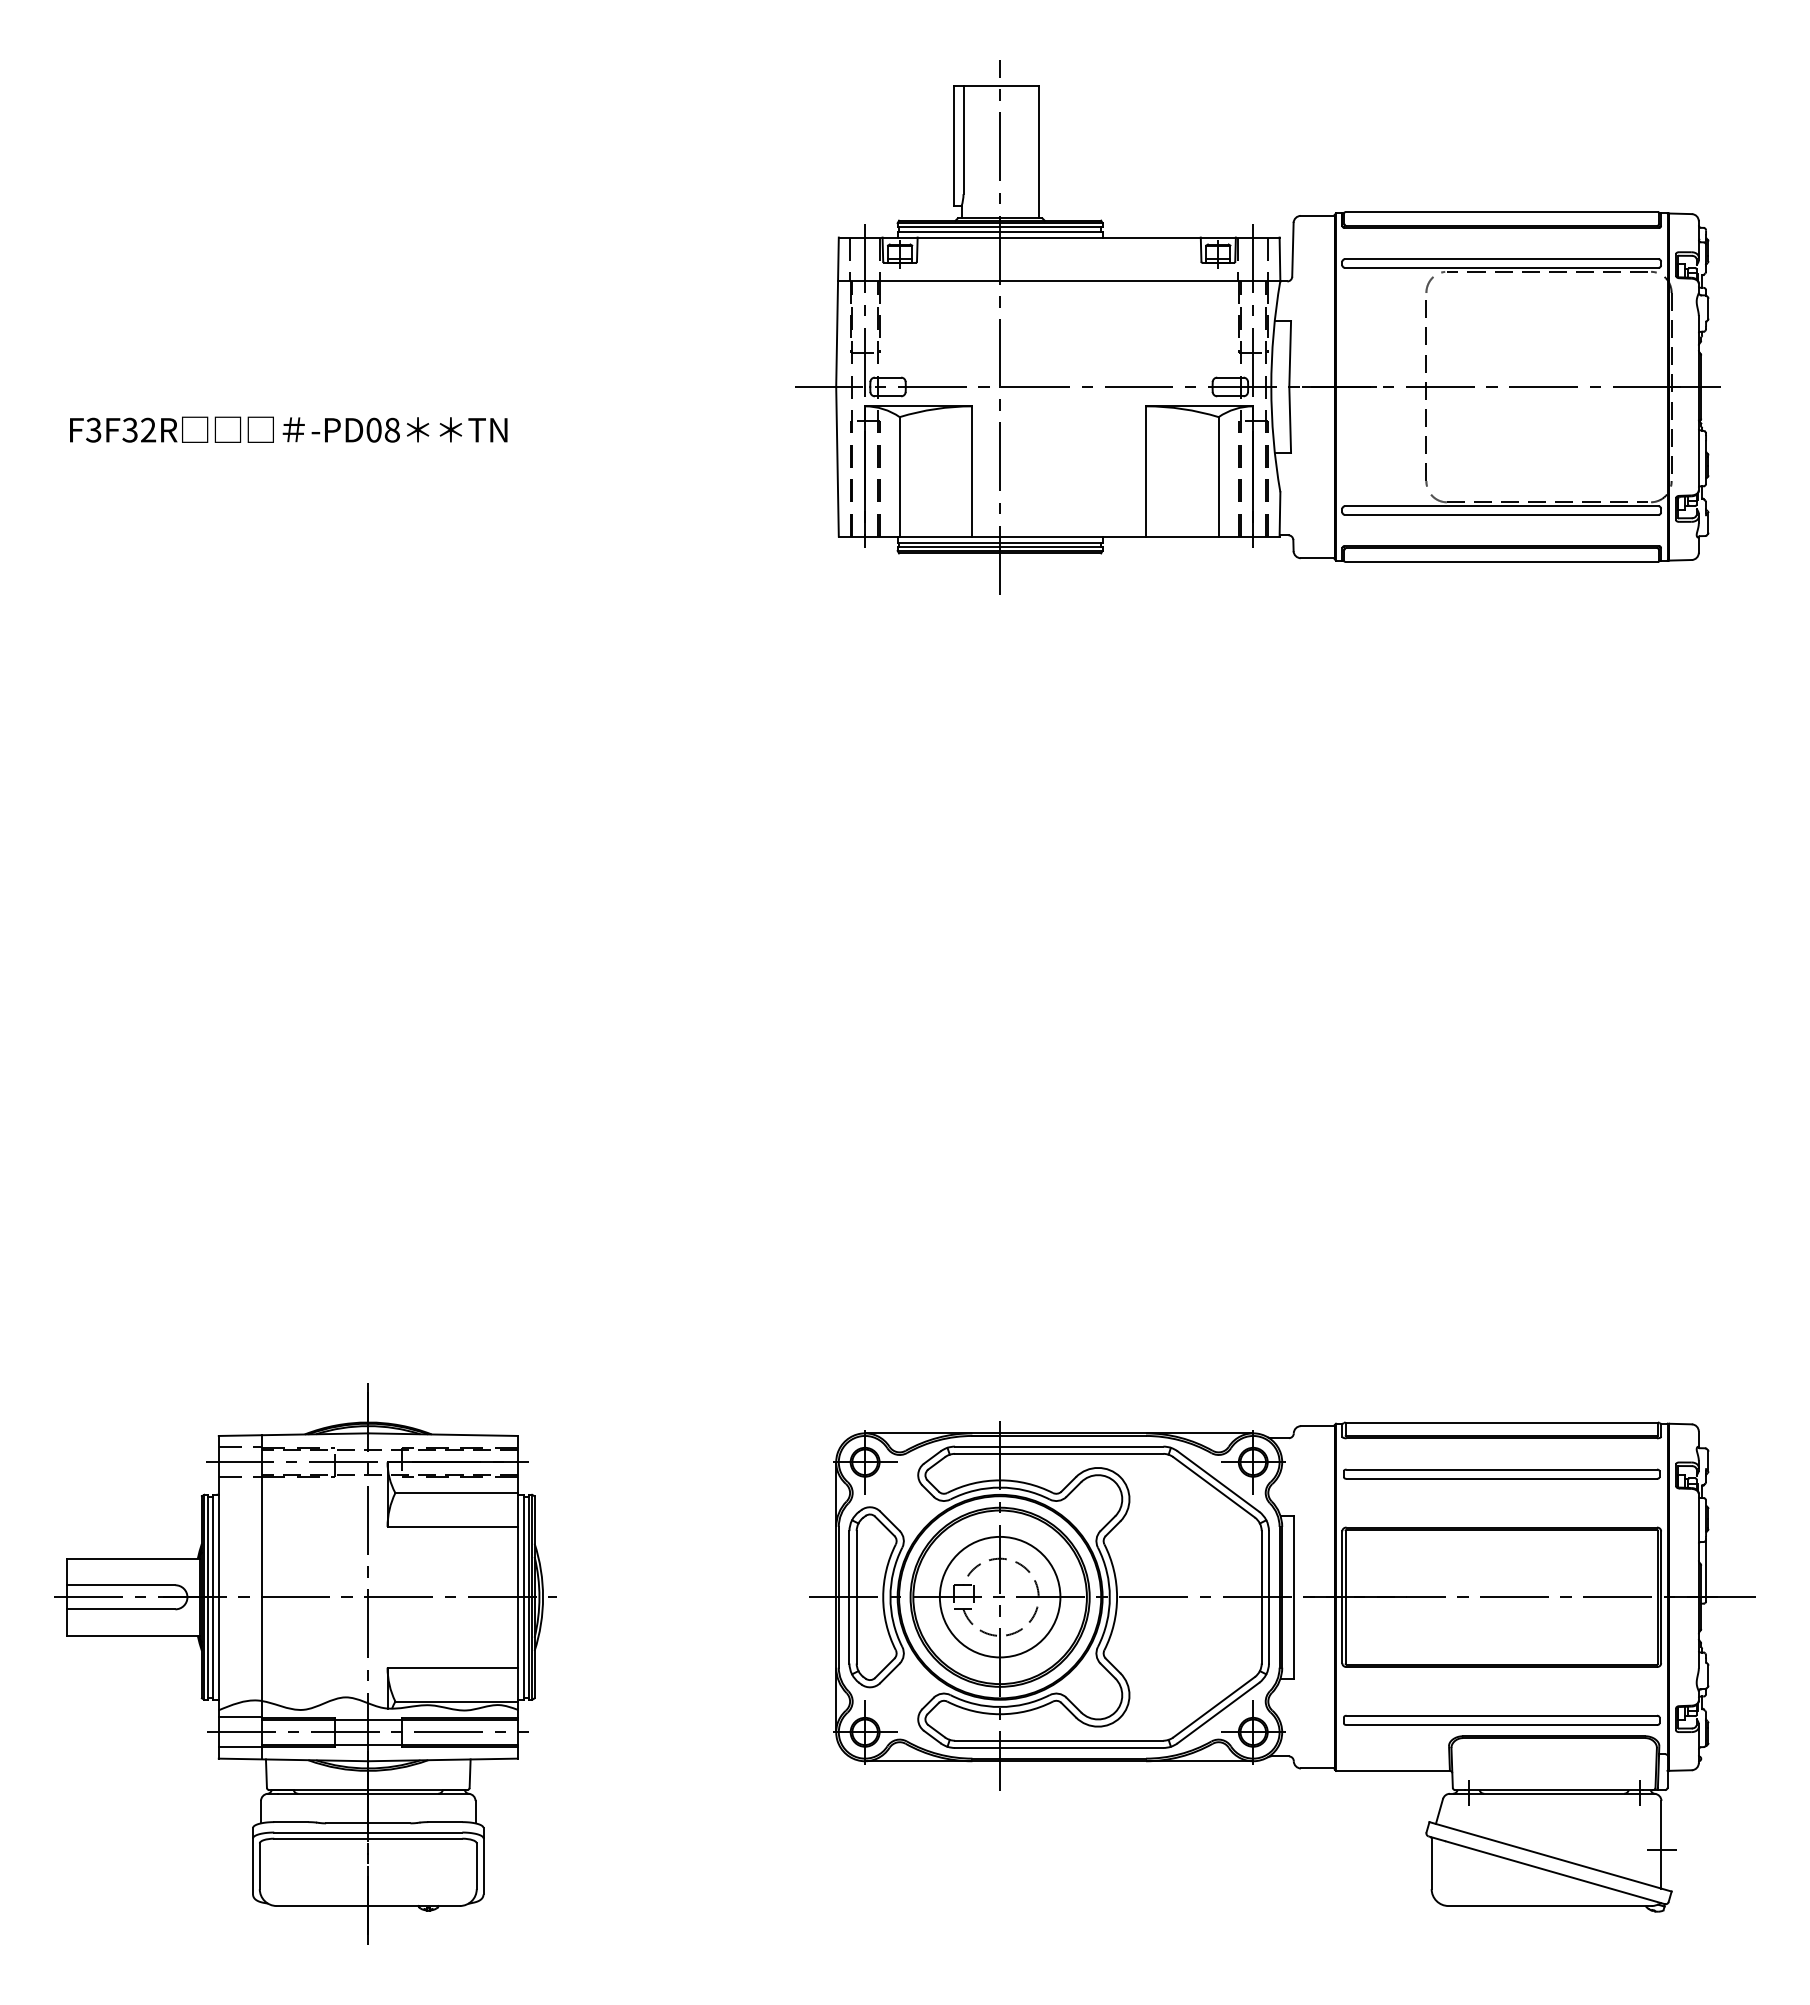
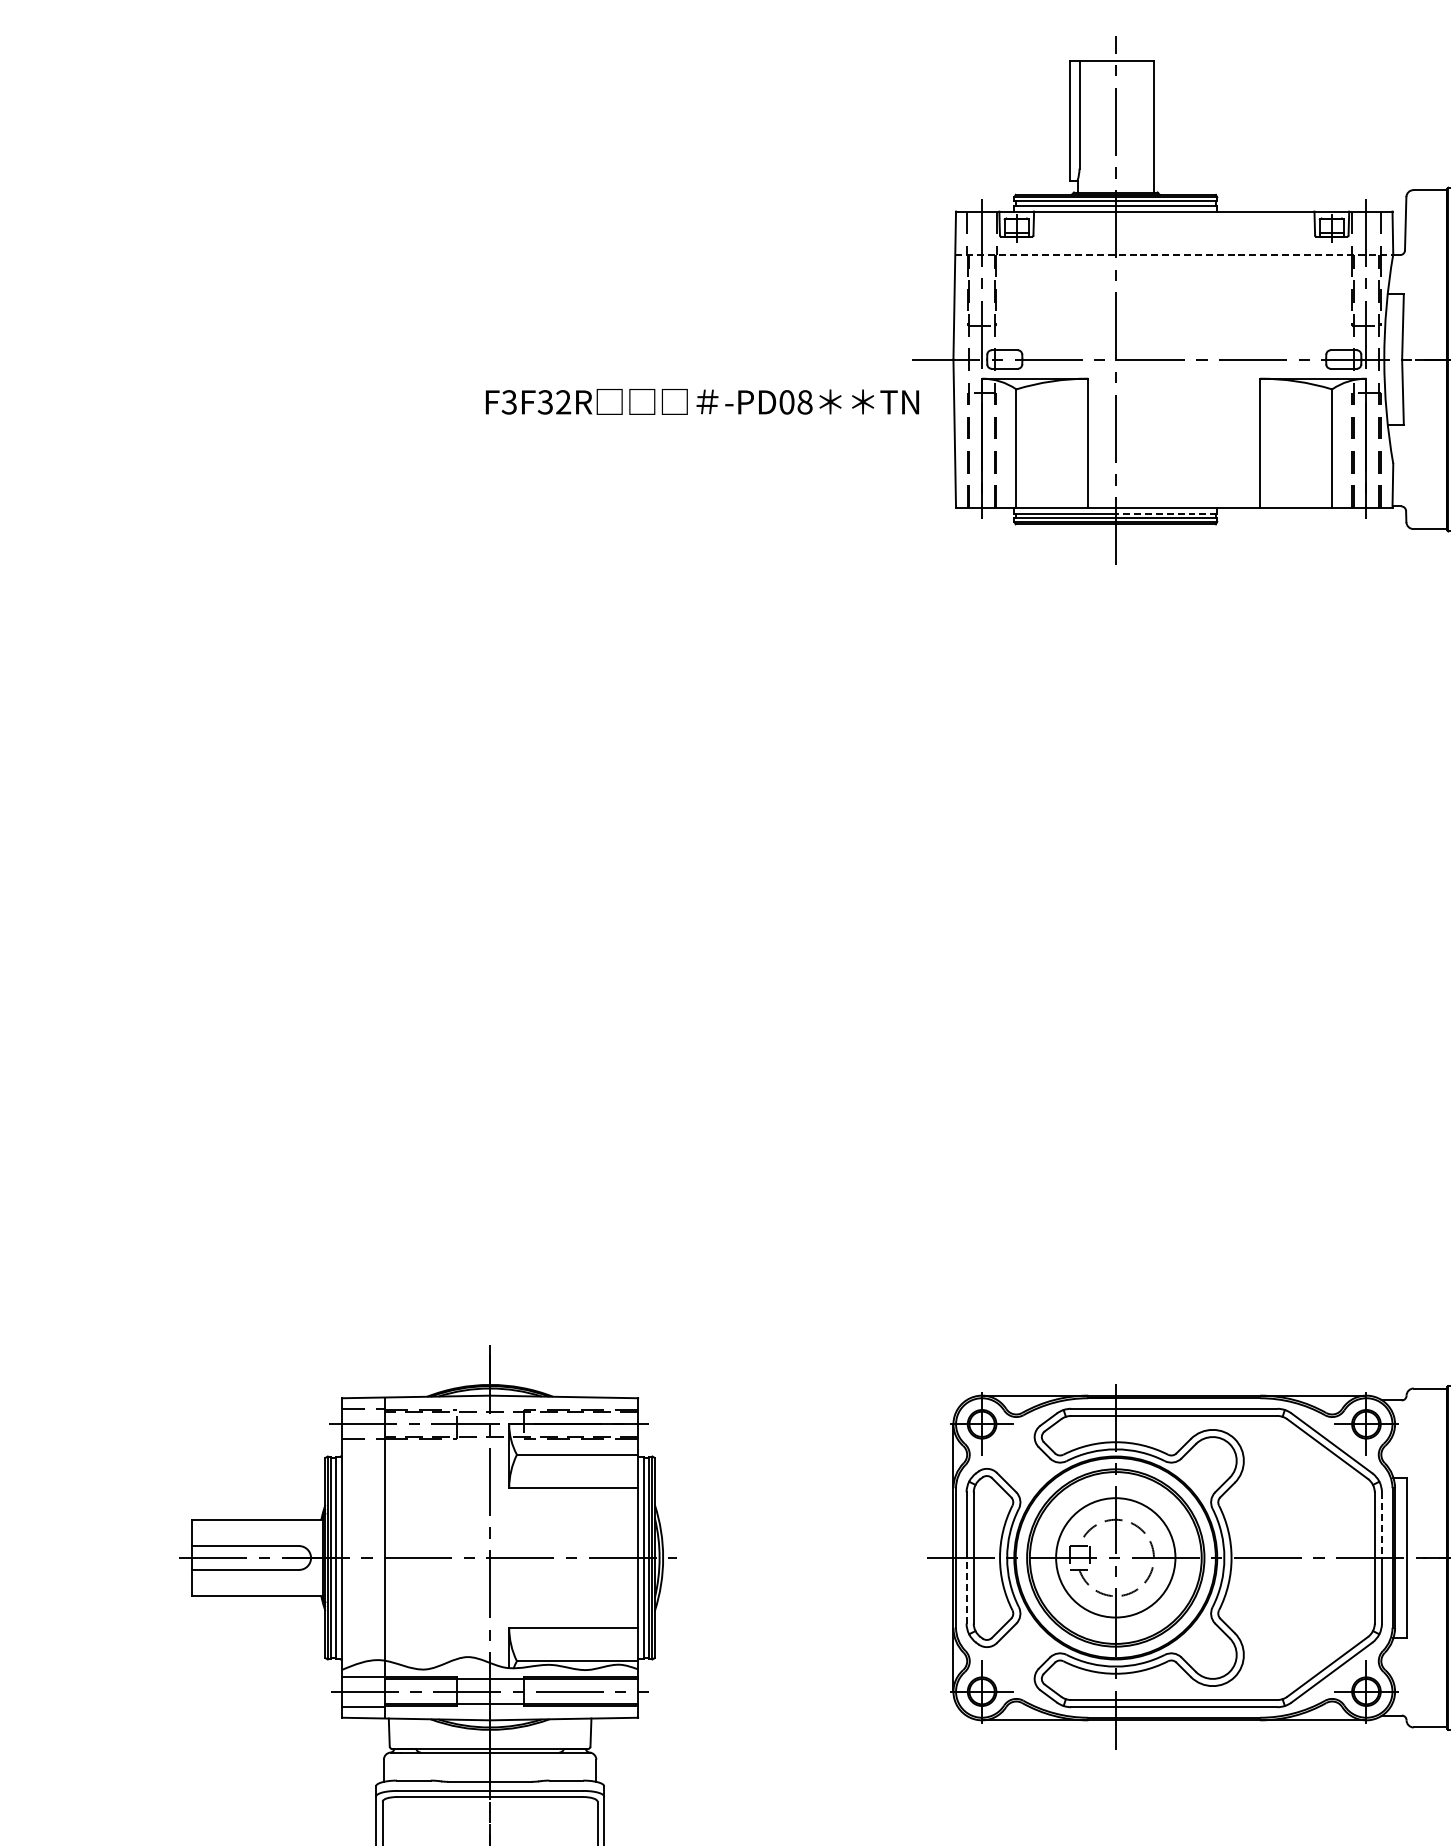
line: (1059, 280) -> (1174, 254), solid -> dashed
text: (288, 429) -> (702, 401), moved
line: (1050, 542) -> (1165, 513), solid -> dashed
line: (1268, 1564) -> (1381, 1525), solid -> dashed
line: (849, 1629) -> (966, 1589), solid -> dashed

